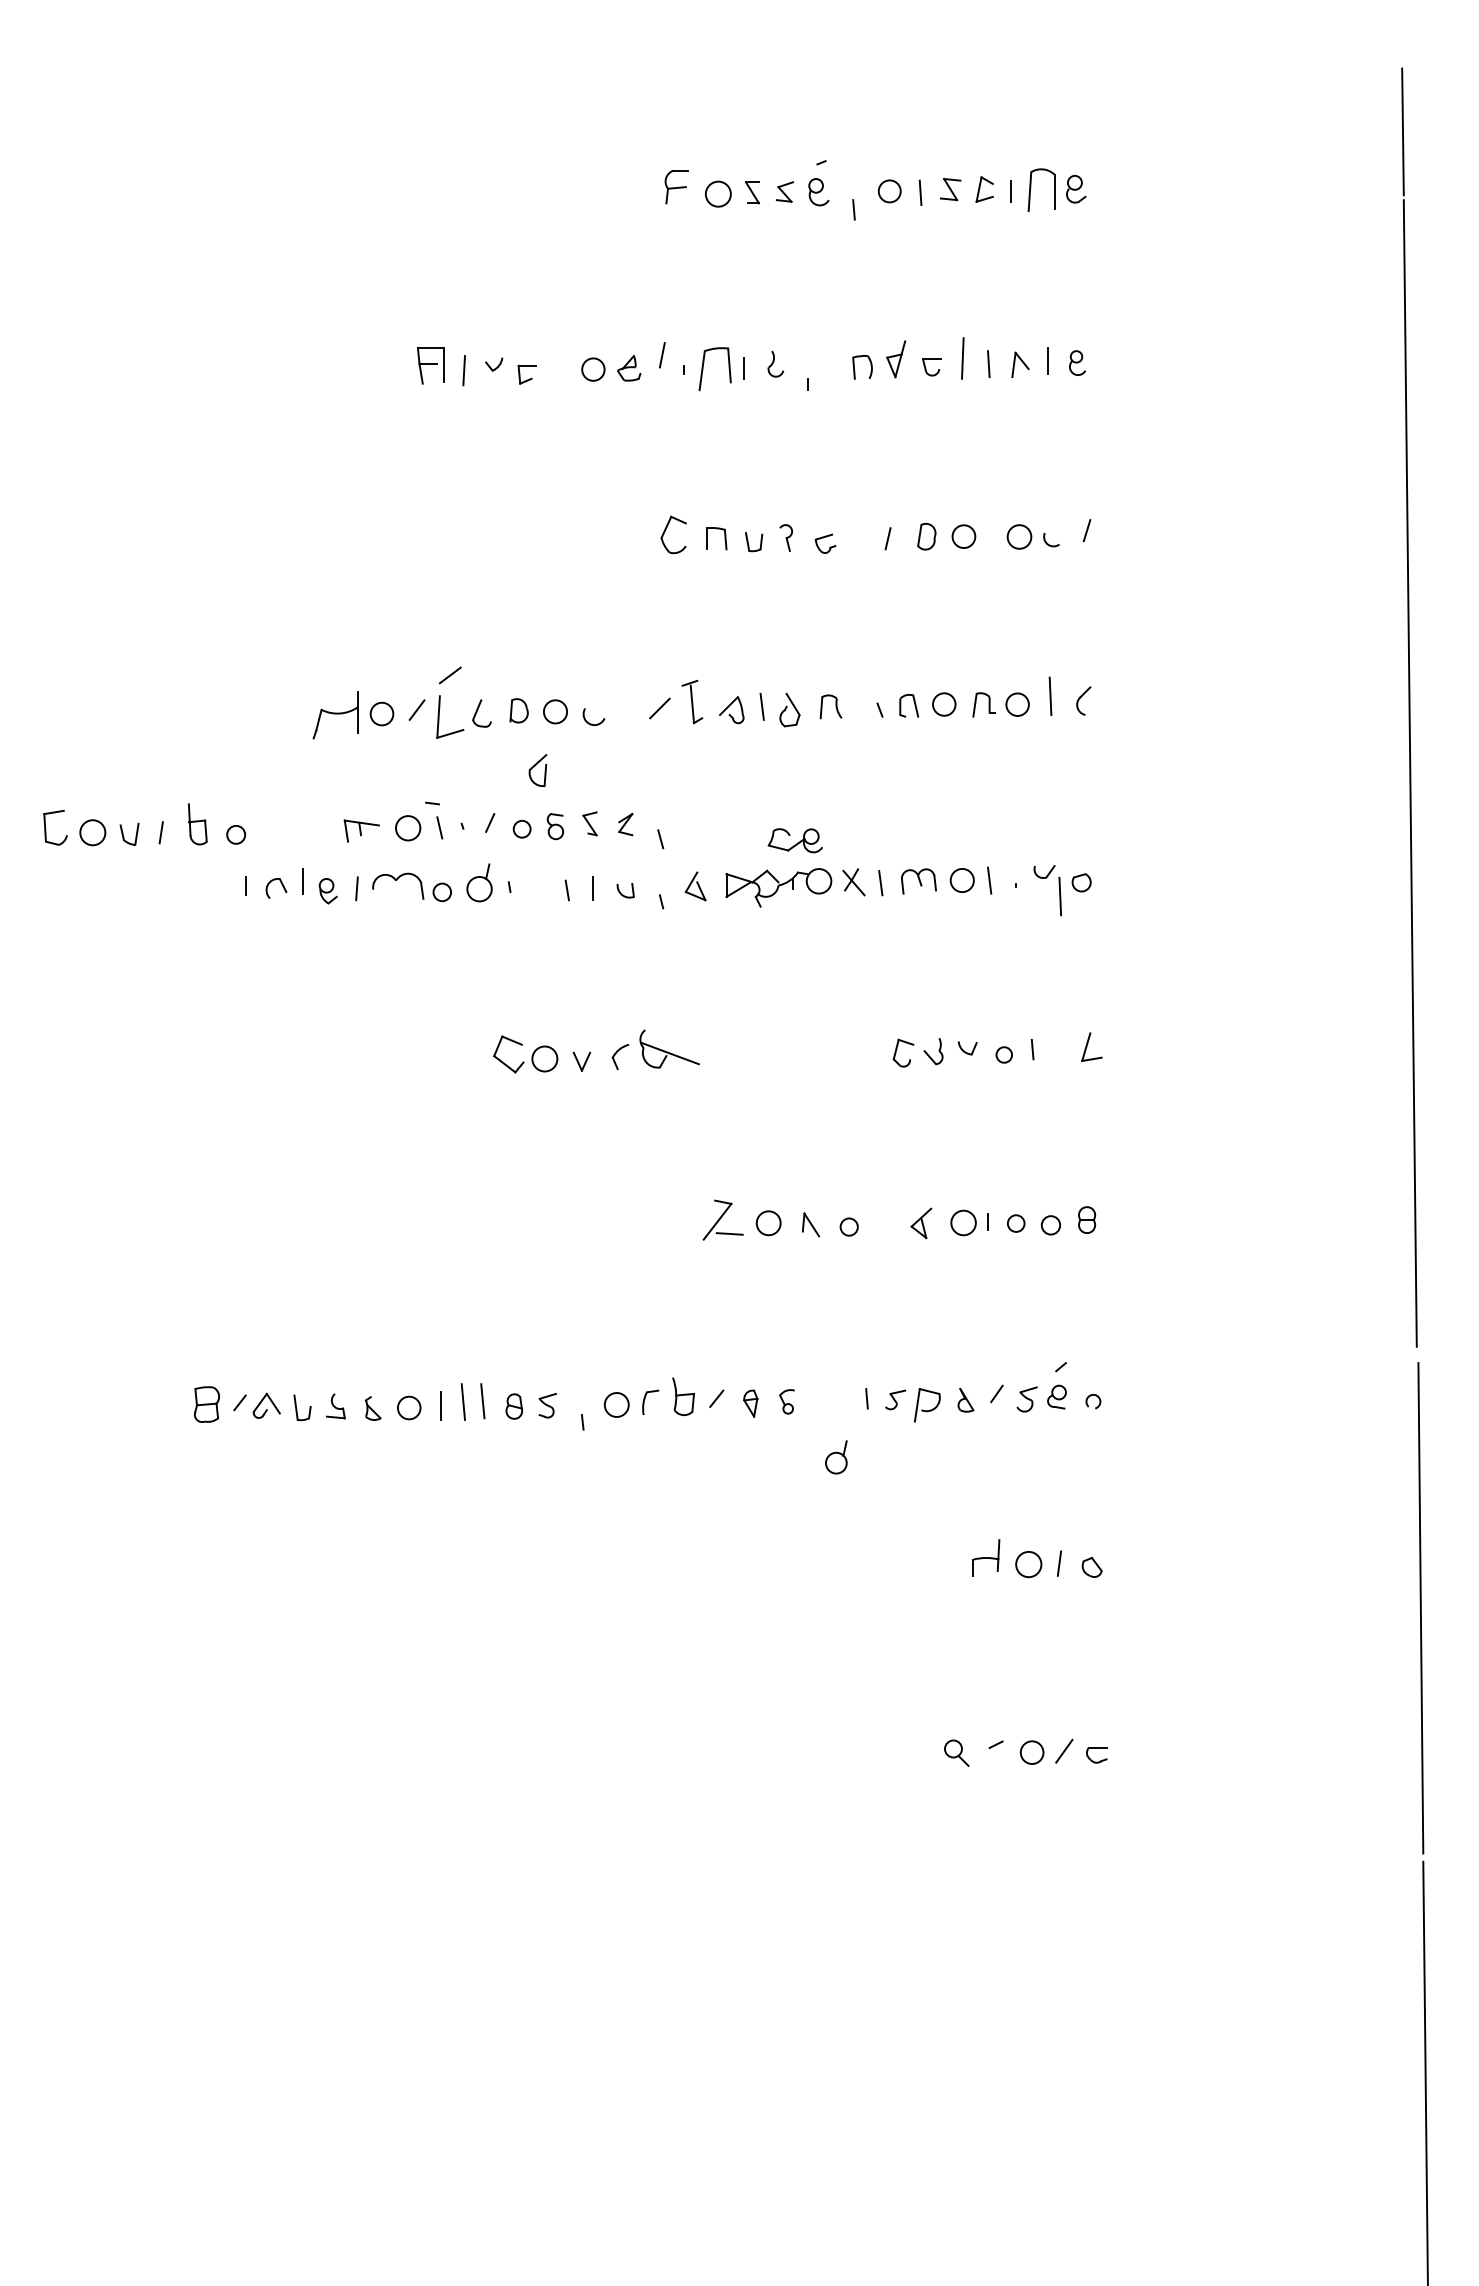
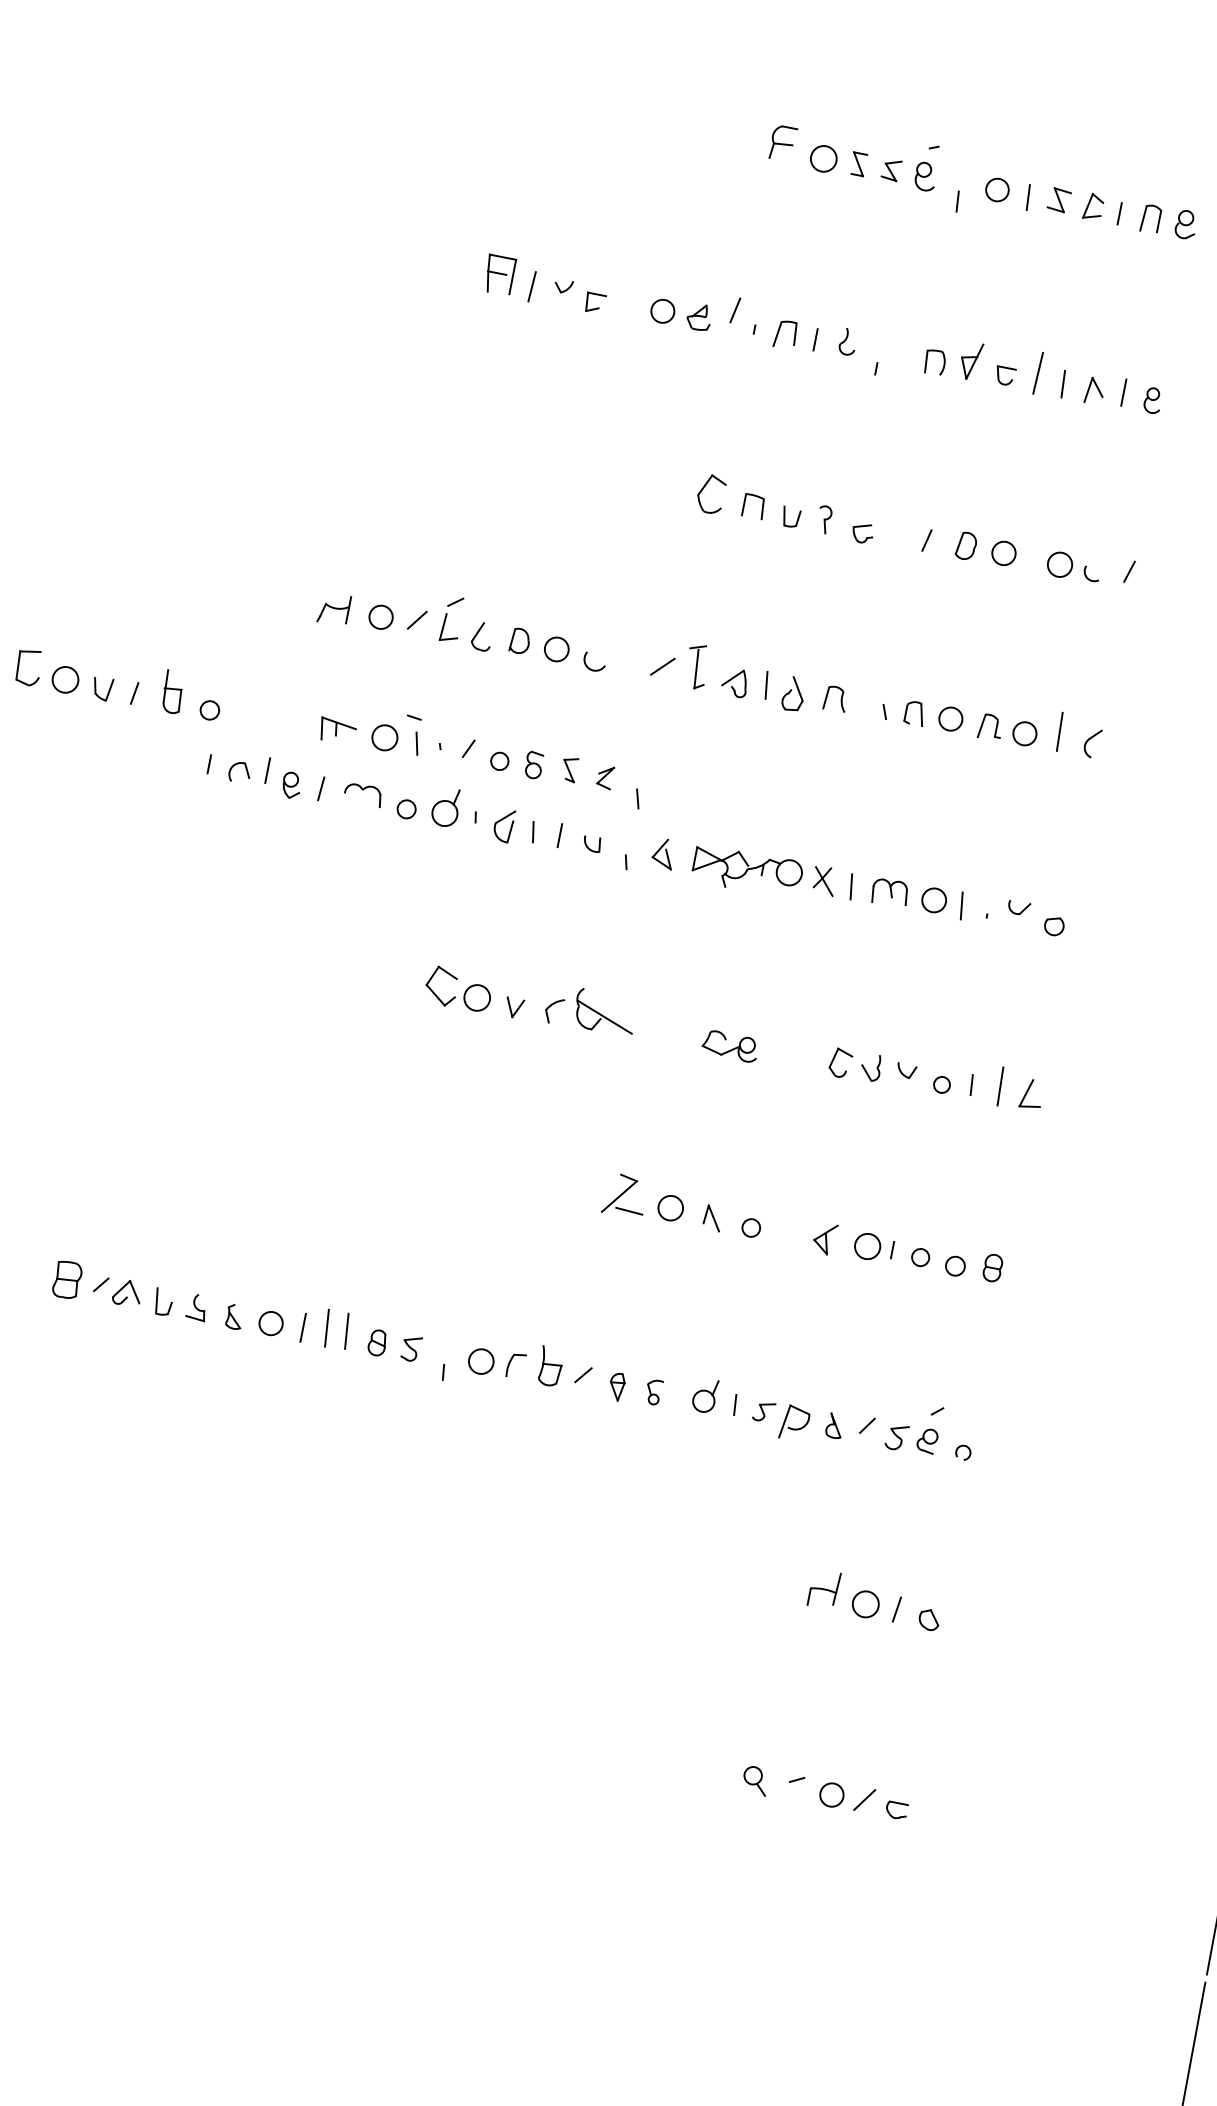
part: (1041, 190) -> (1150, 219), size x0.62
part: (714, 368) -> (785, 334), size x0.62
part: (450, 702) -> (452, 619), size x0.62
part: (335, 714) -> (334, 608), size x0.62
part: (537, 770) -> (503, 825), moved
part: (794, 840) -> (729, 1045), moved
part: (398, 886) -> (363, 794), size x0.71
line: (1059, 896) -> (999, 1086), moved
part: (836, 1457) -> (705, 1395), moved

